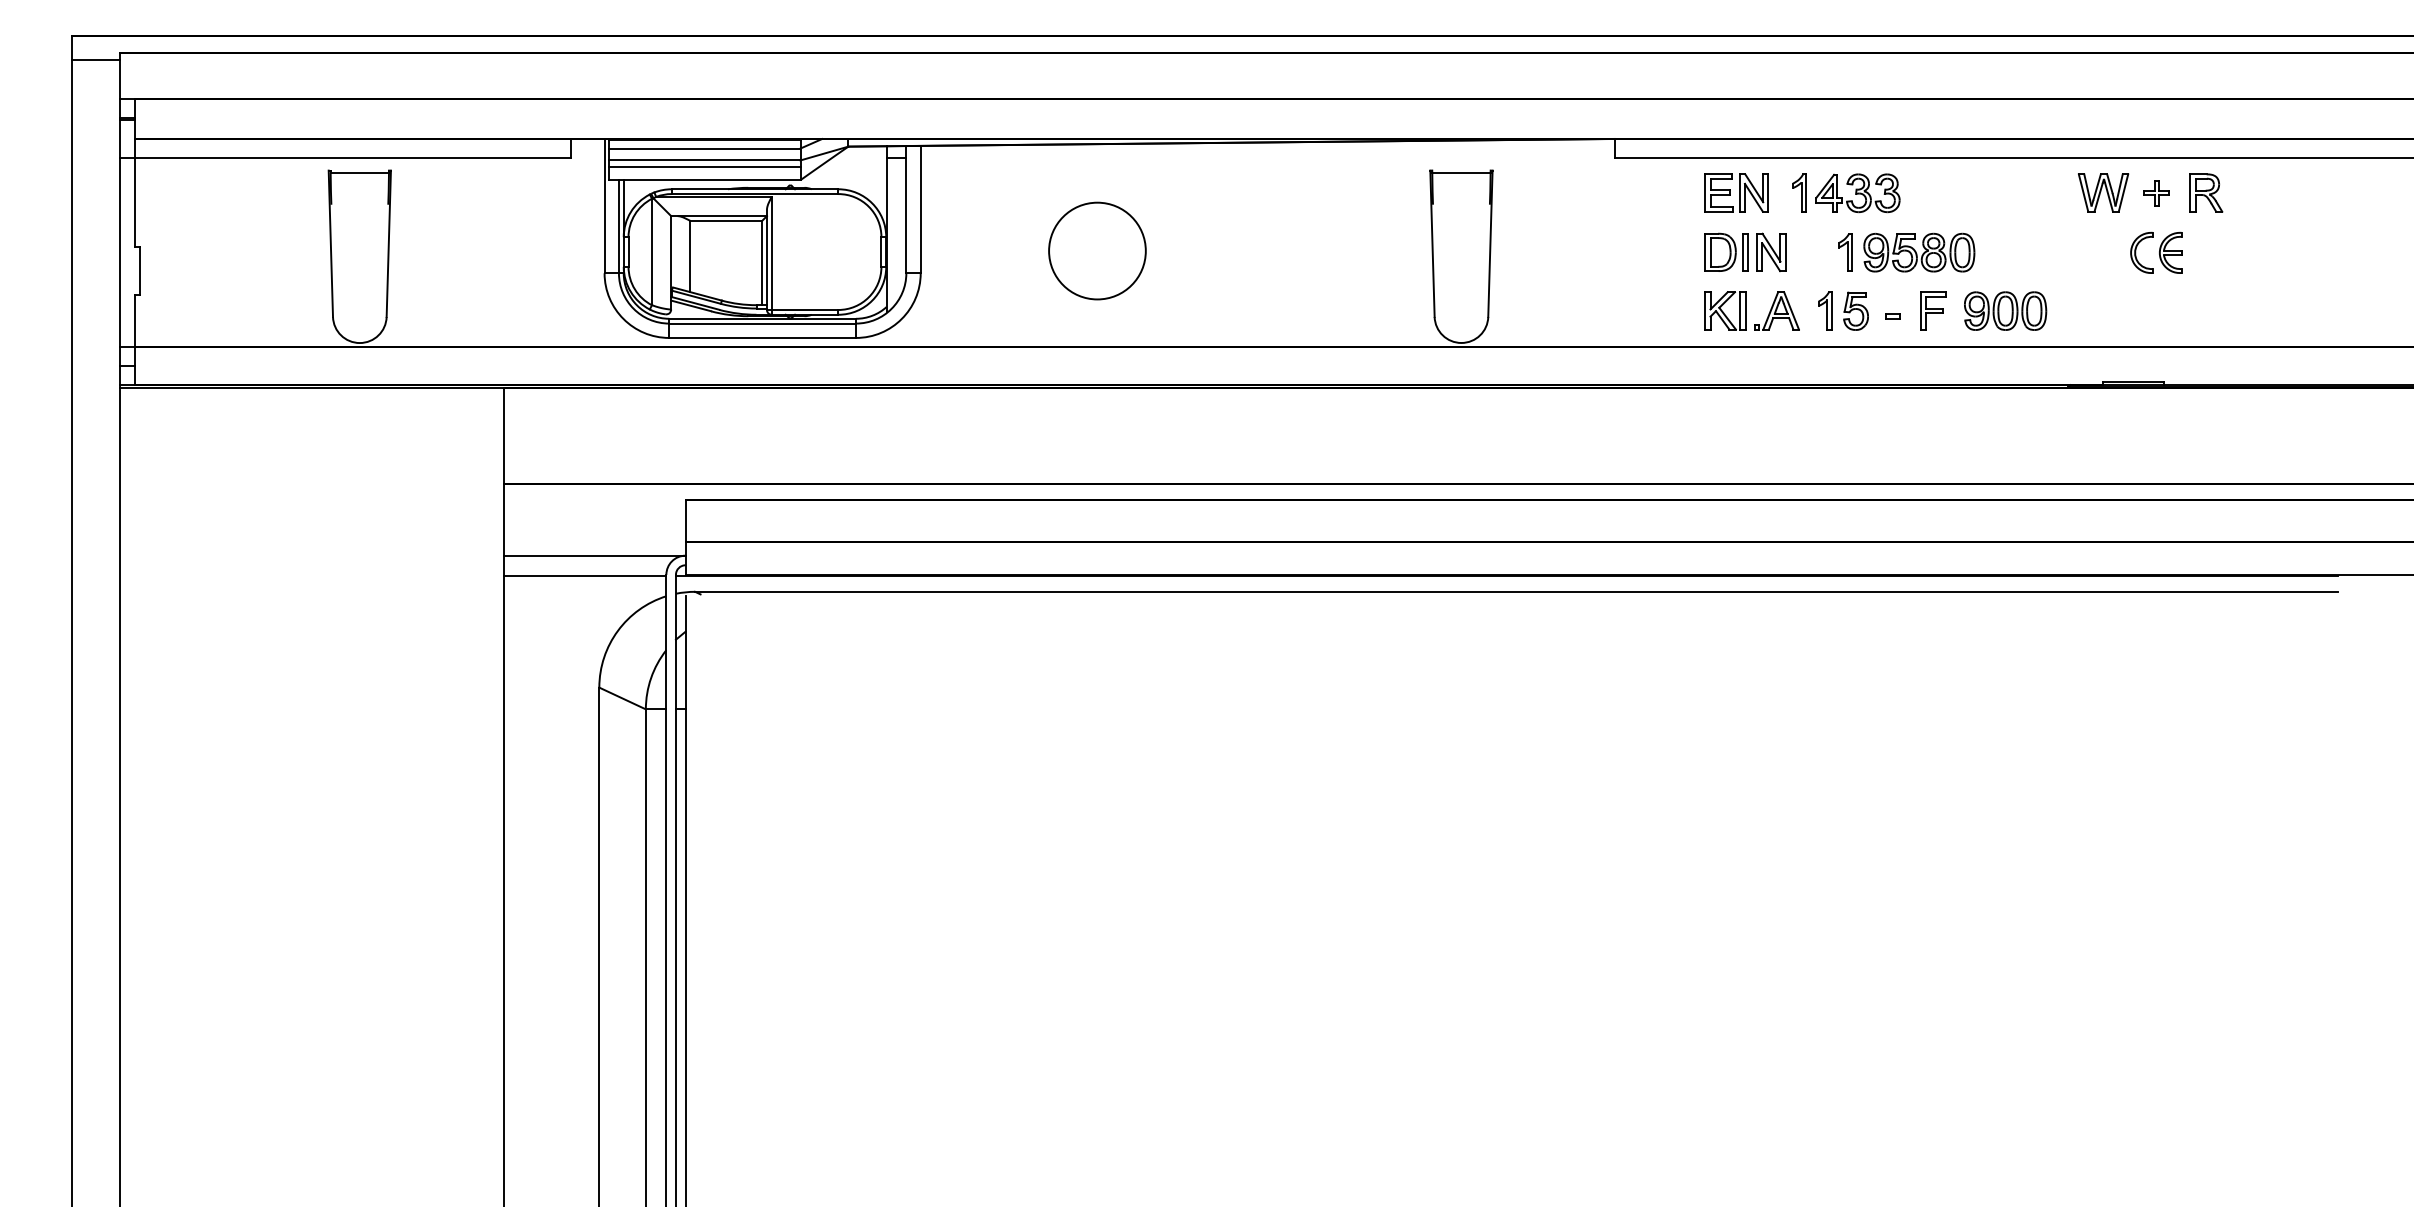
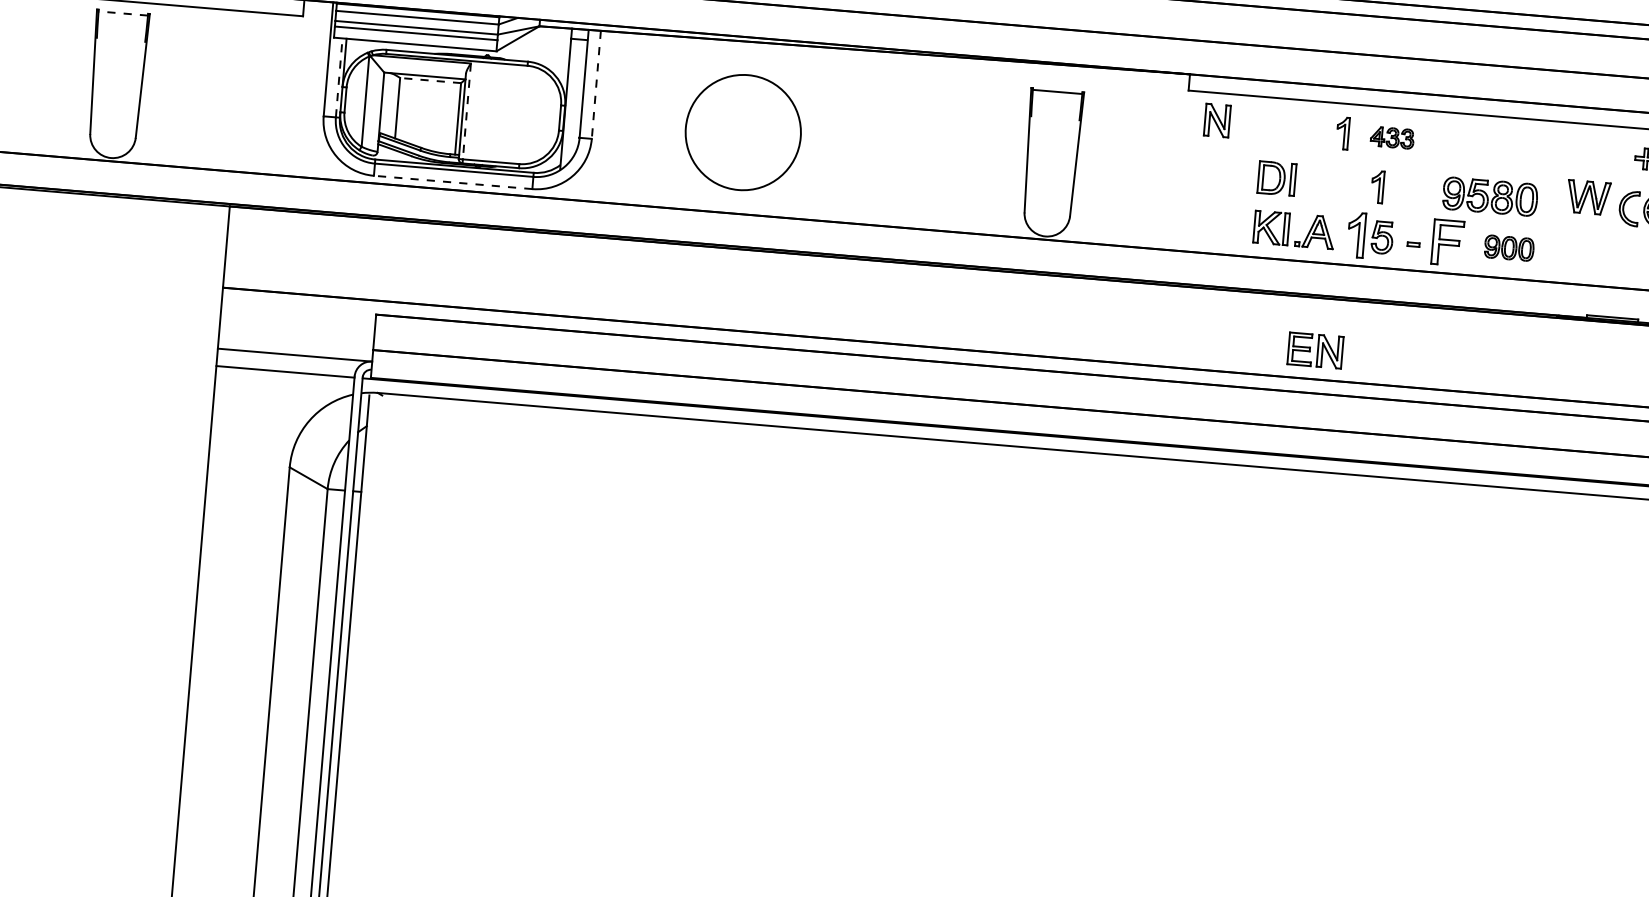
line: (359, 172) -> (123, 13), solid -> dashed
part: (1736, 192) -> (1315, 350), moved
part: (2103, 192) -> (1588, 197), moved
part: (1857, 193) -> (1392, 137), size x0.6
line: (920, 209) -> (596, 84), solid -> dashed
line: (726, 220) -> (430, 80), solid -> dashed
line: (618, 226) -> (338, 77), solid -> dashed
circle: (1097, 250) -> (743, 132), size x1.4
part: (1771, 252) -> (1217, 120), moved
part: (1919, 252) -> (1490, 196), moved
line: (771, 253) -> (466, 111), solid -> dashed
part: (1825, 310) -> (1356, 234), size x1.4
part: (1933, 310) -> (1448, 242), size x1.4
part: (2005, 310) -> (1509, 247), size x0.7
line: (762, 337) -> (453, 182), solid -> dashed

